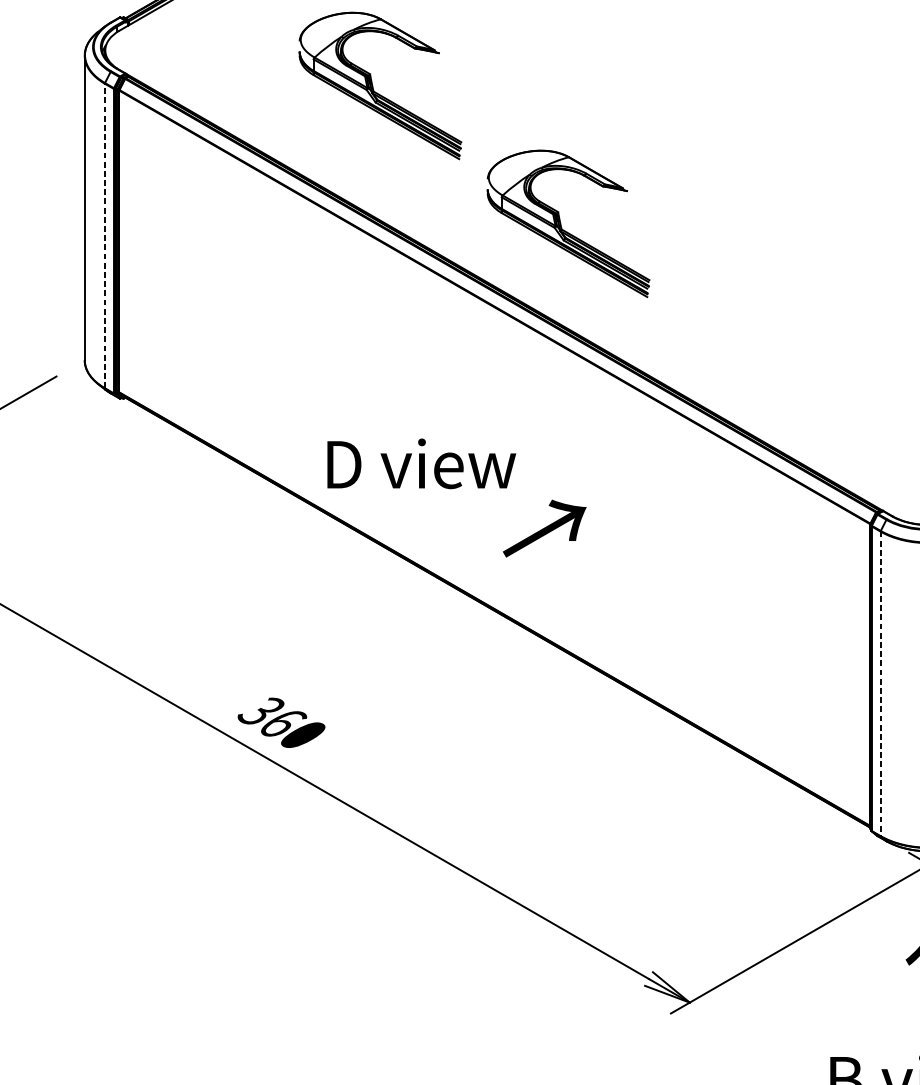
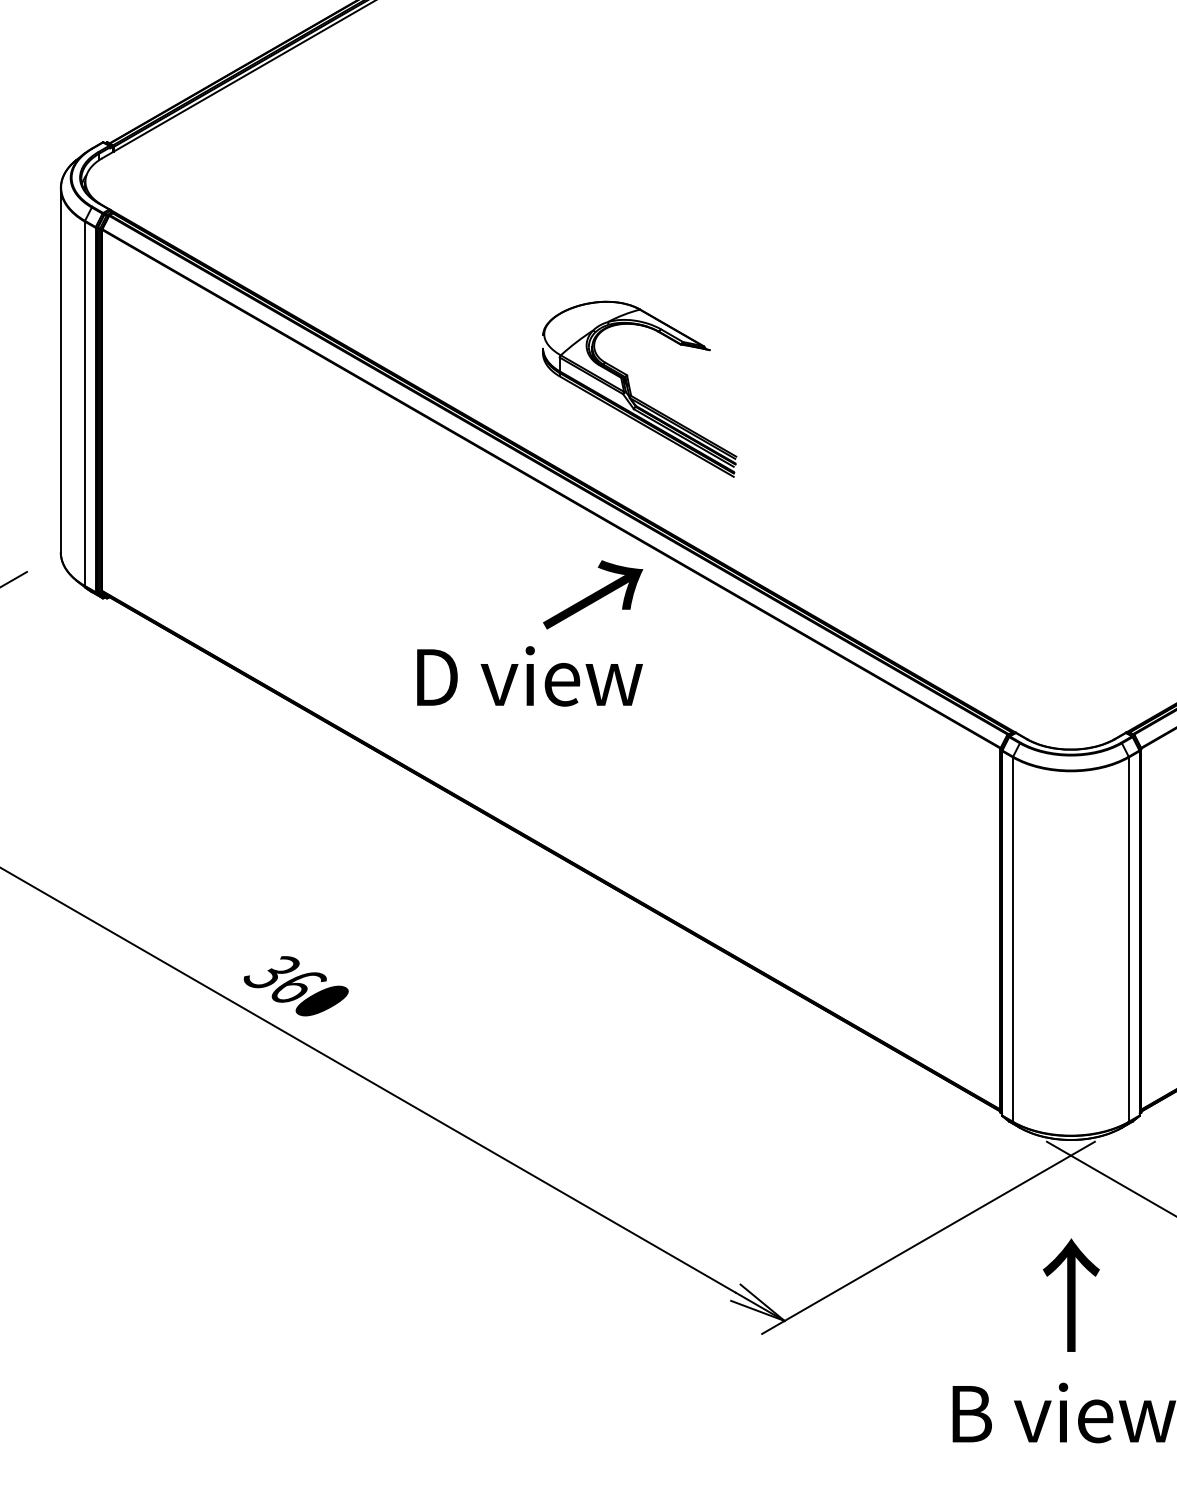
part: (373, 87) -> (406, 226), removed
line: (104, 235) -> (84, 403), dashed -> solid
text: (421, 463) -> (529, 676), moved
text: (545, 528) -> (593, 594), moved
line: (880, 684) -> (1012, 940), dashed -> solid

